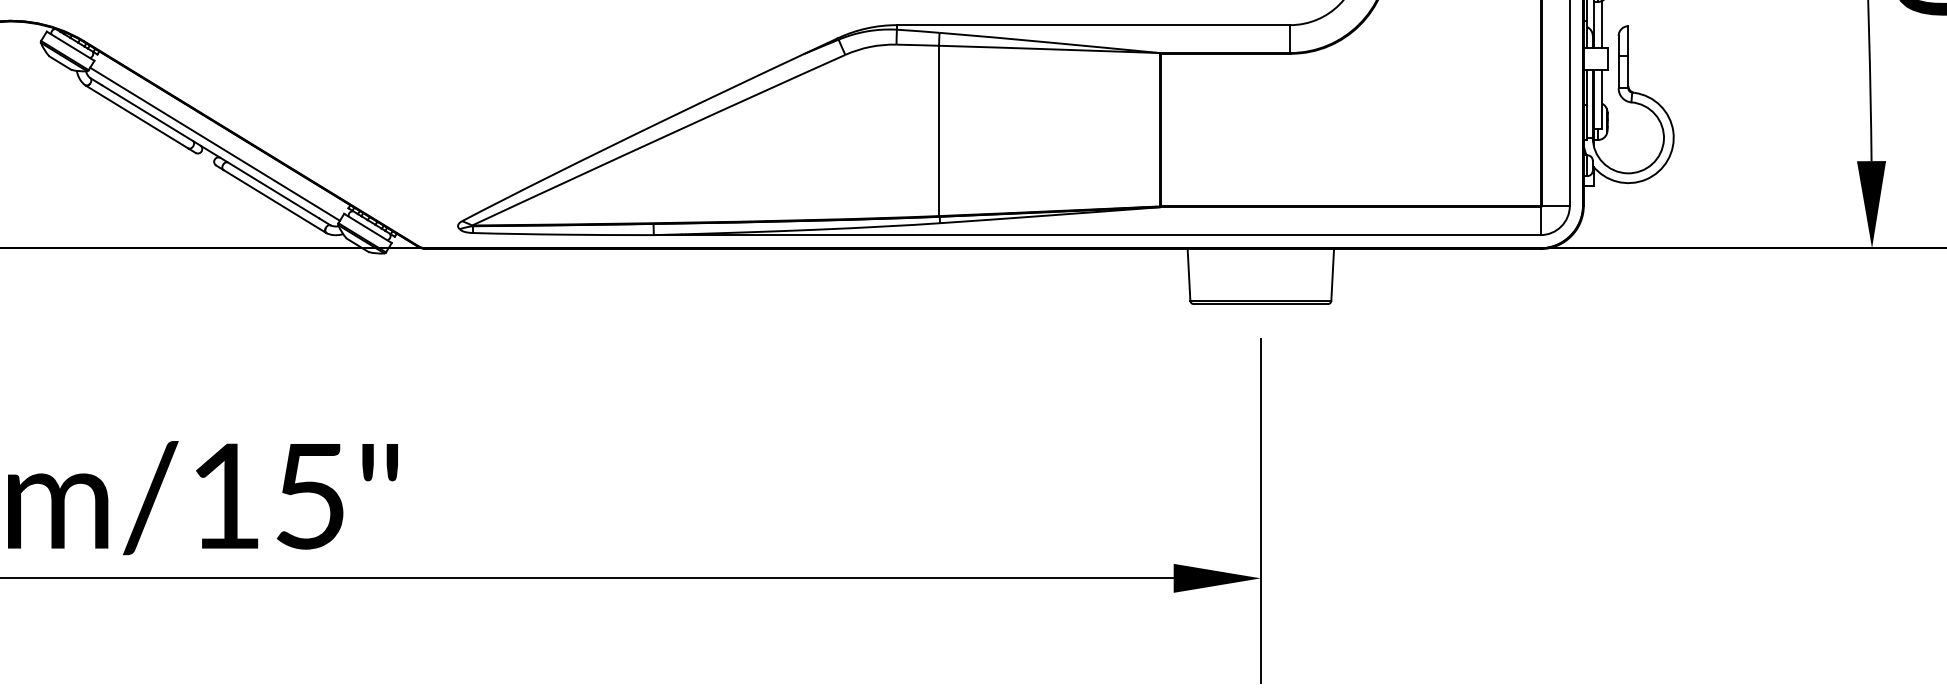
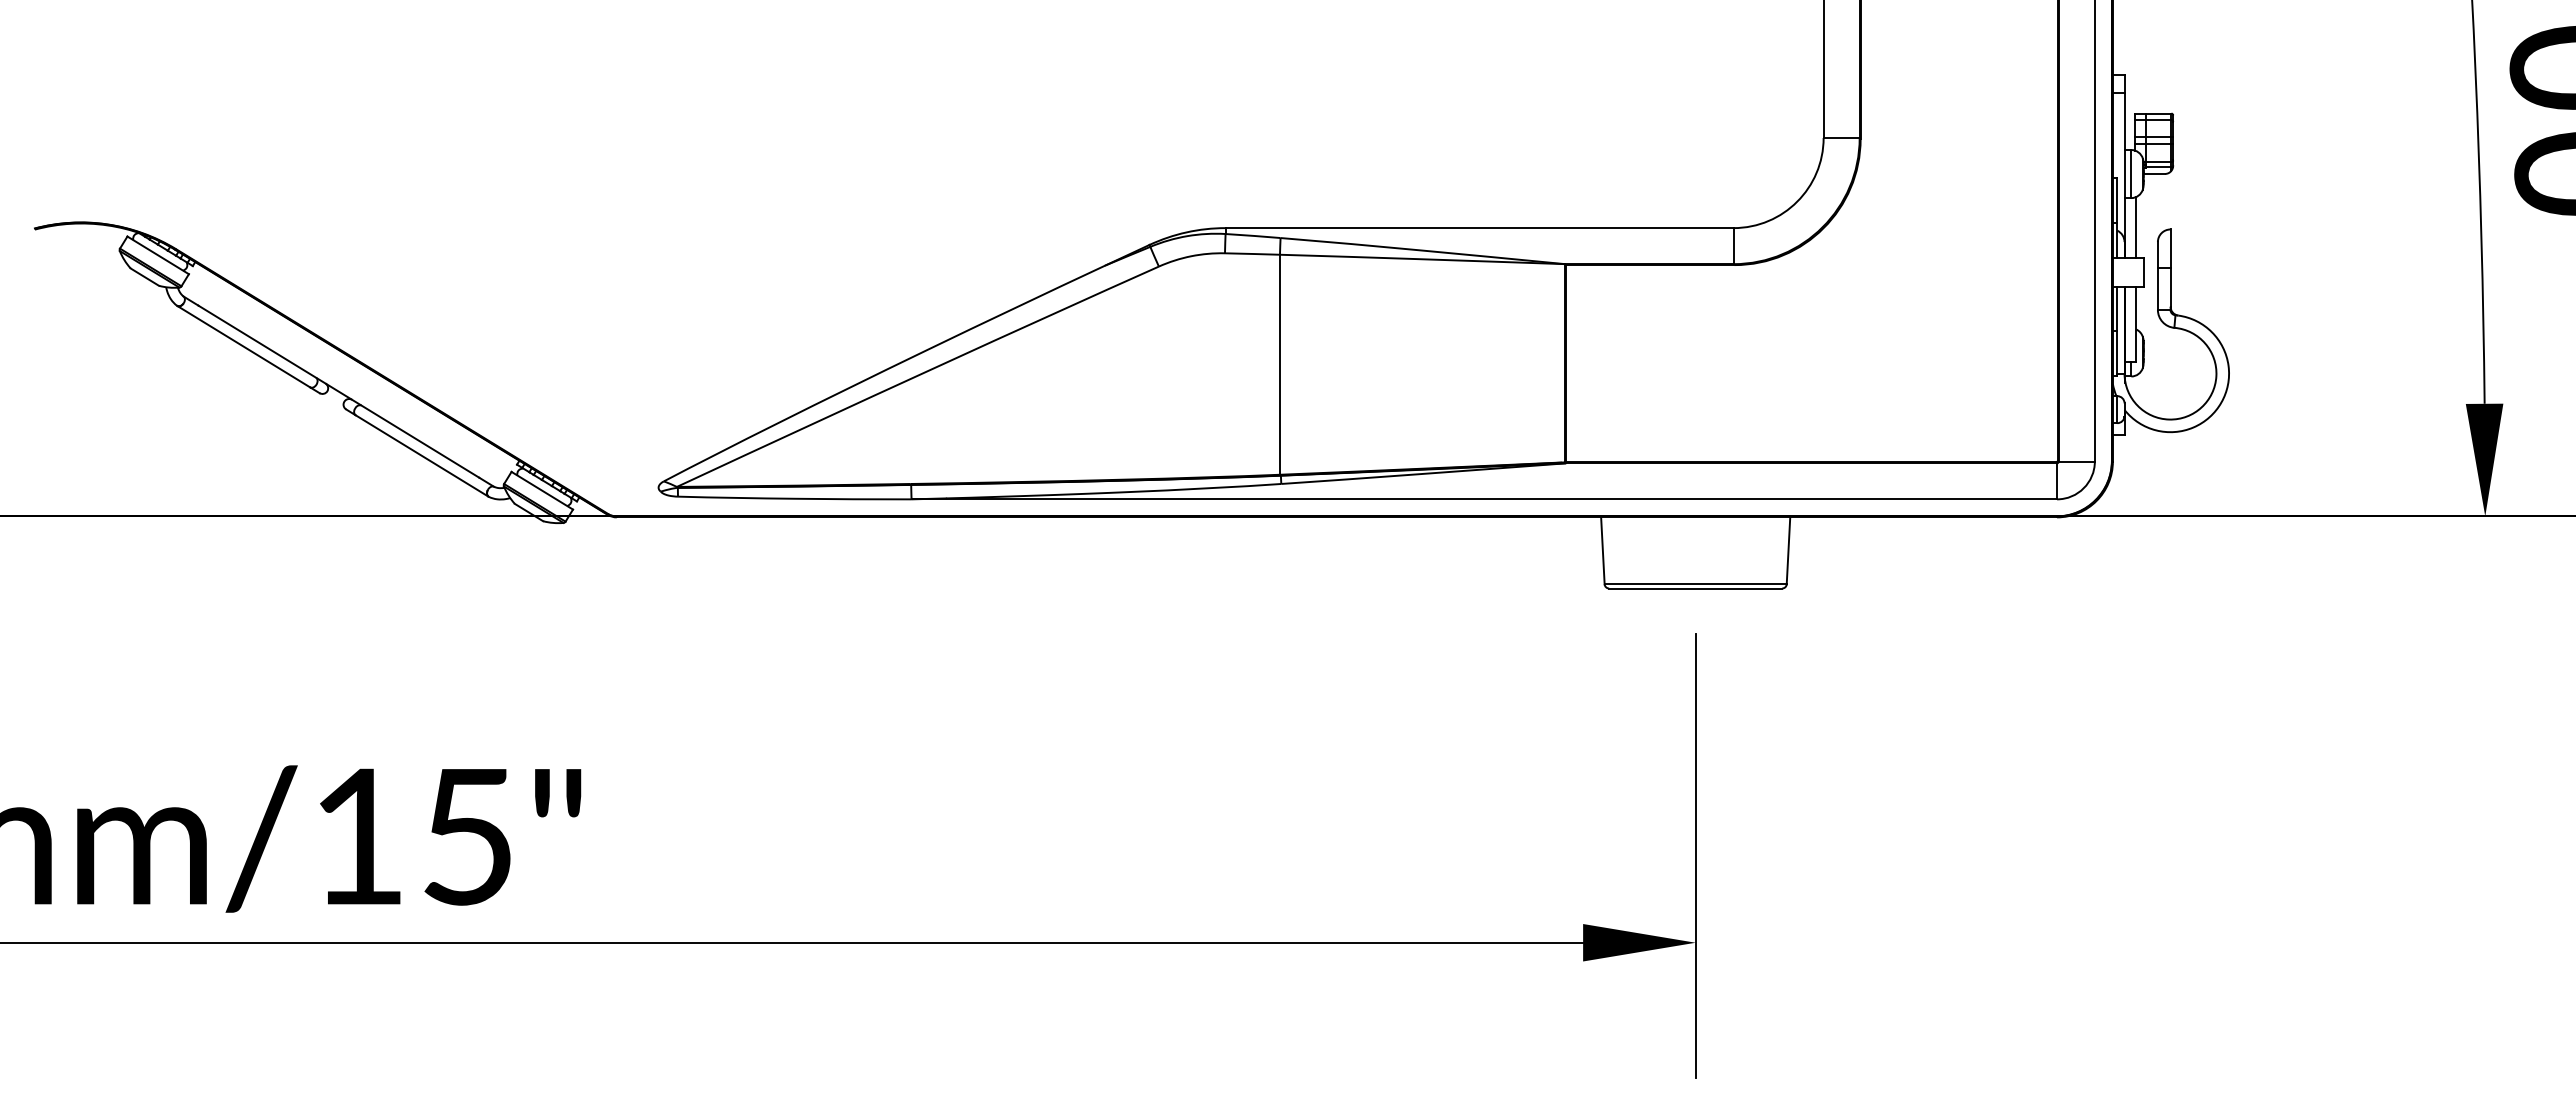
line: (214, 143) -> (344, 381), removed

